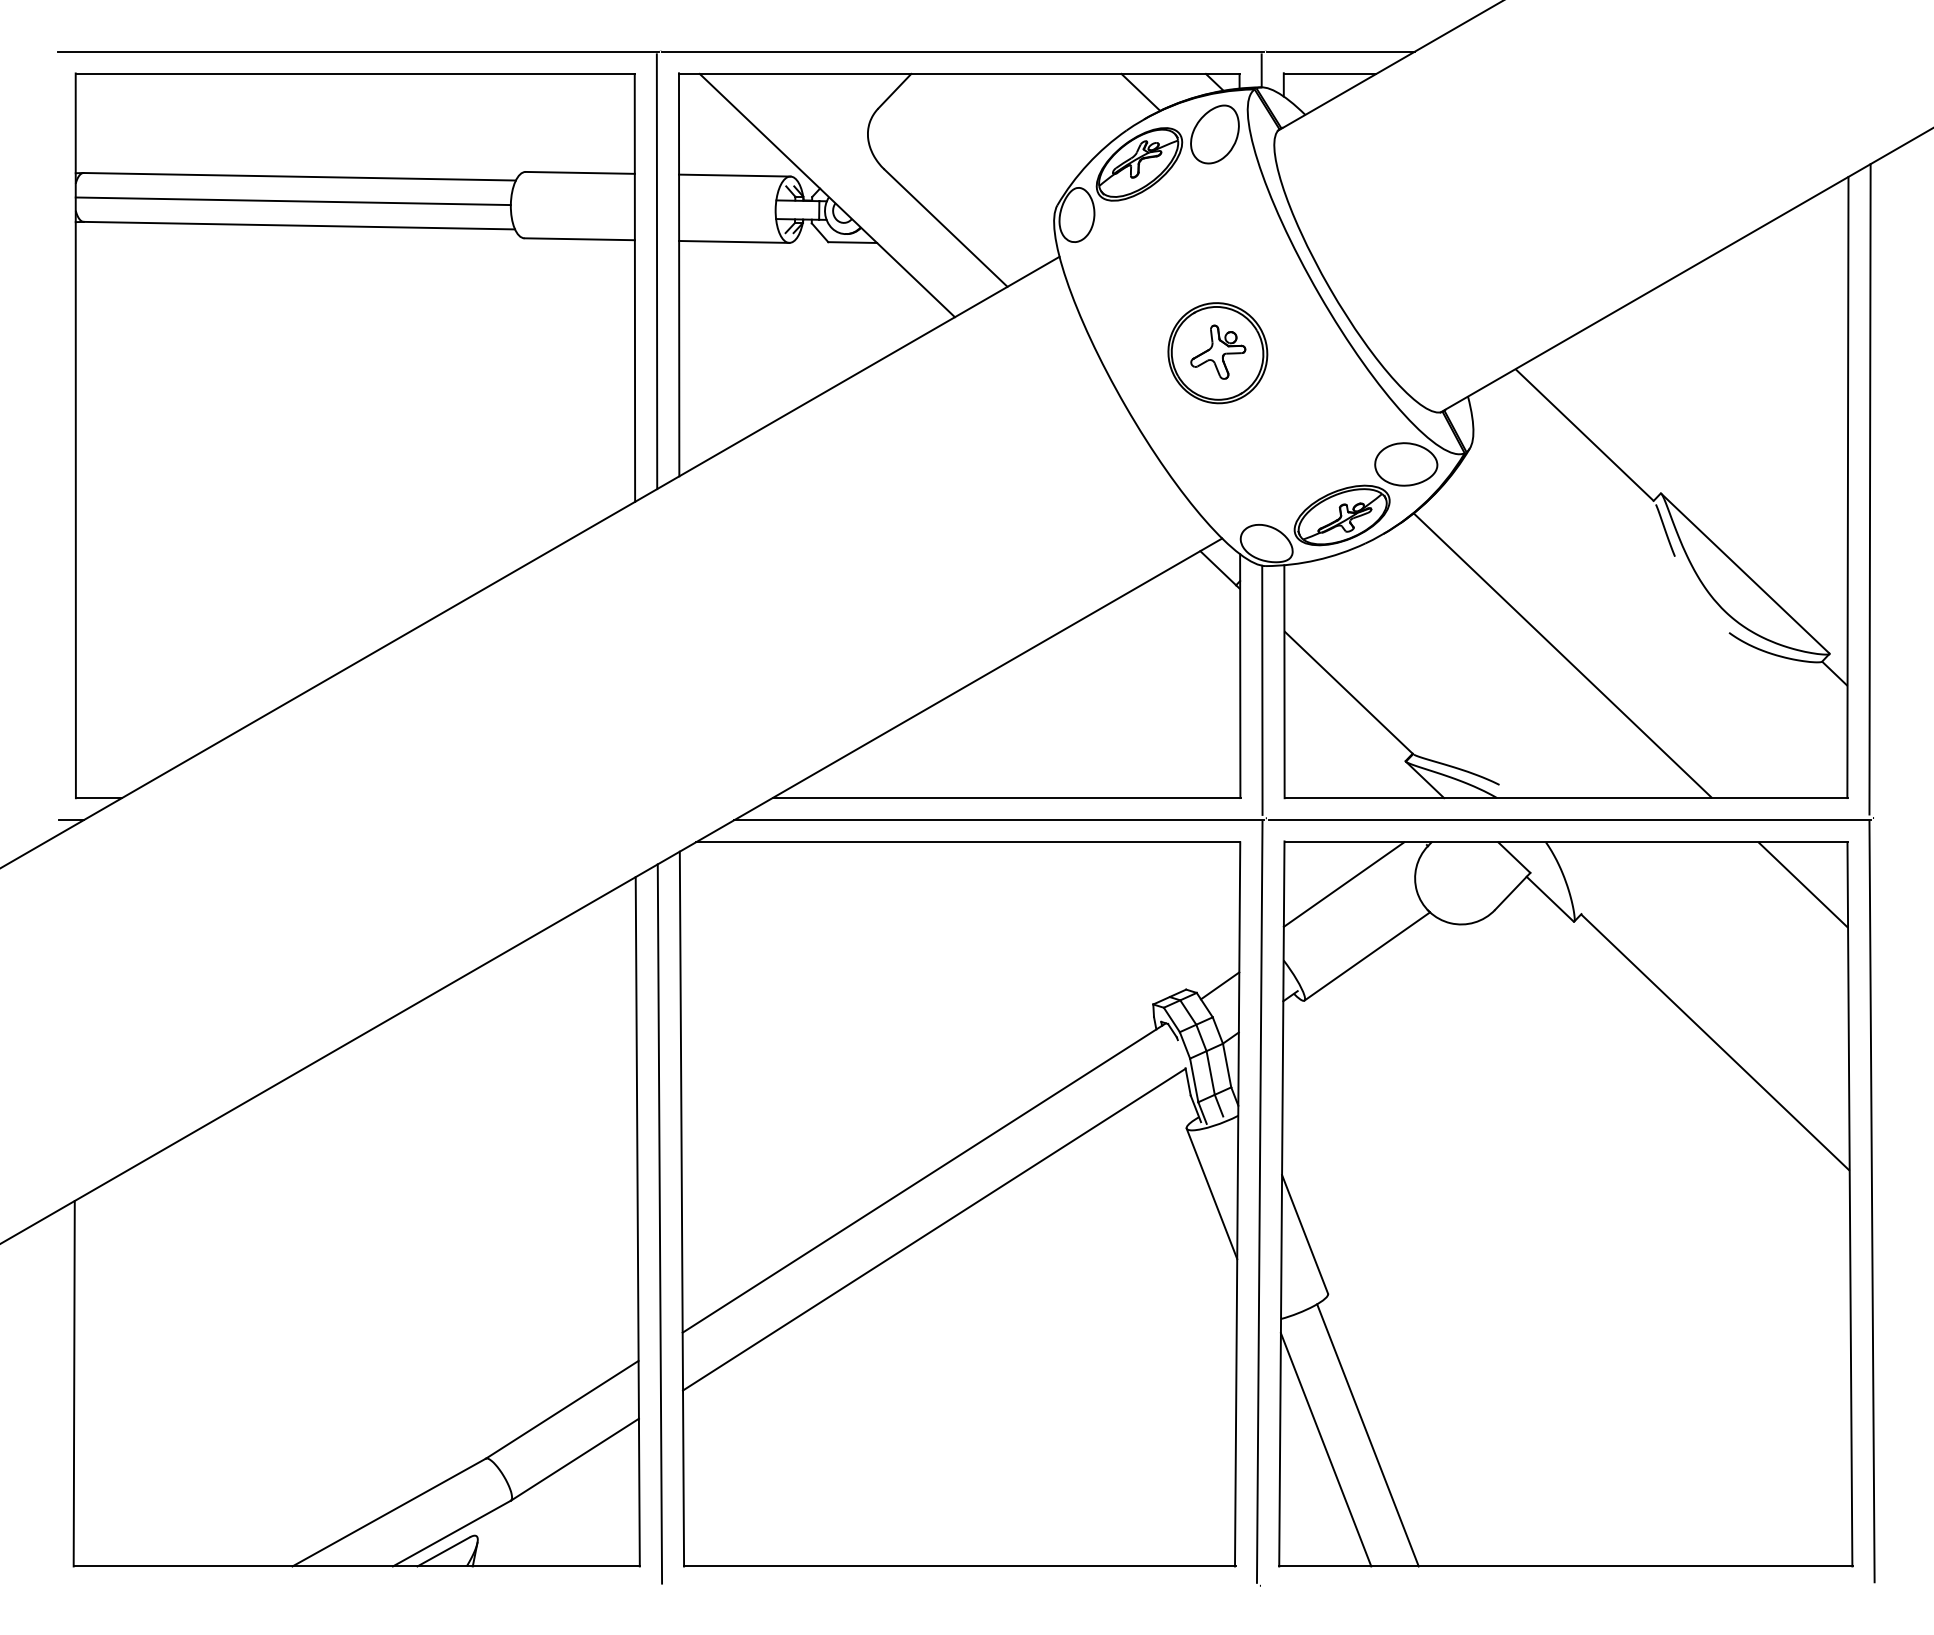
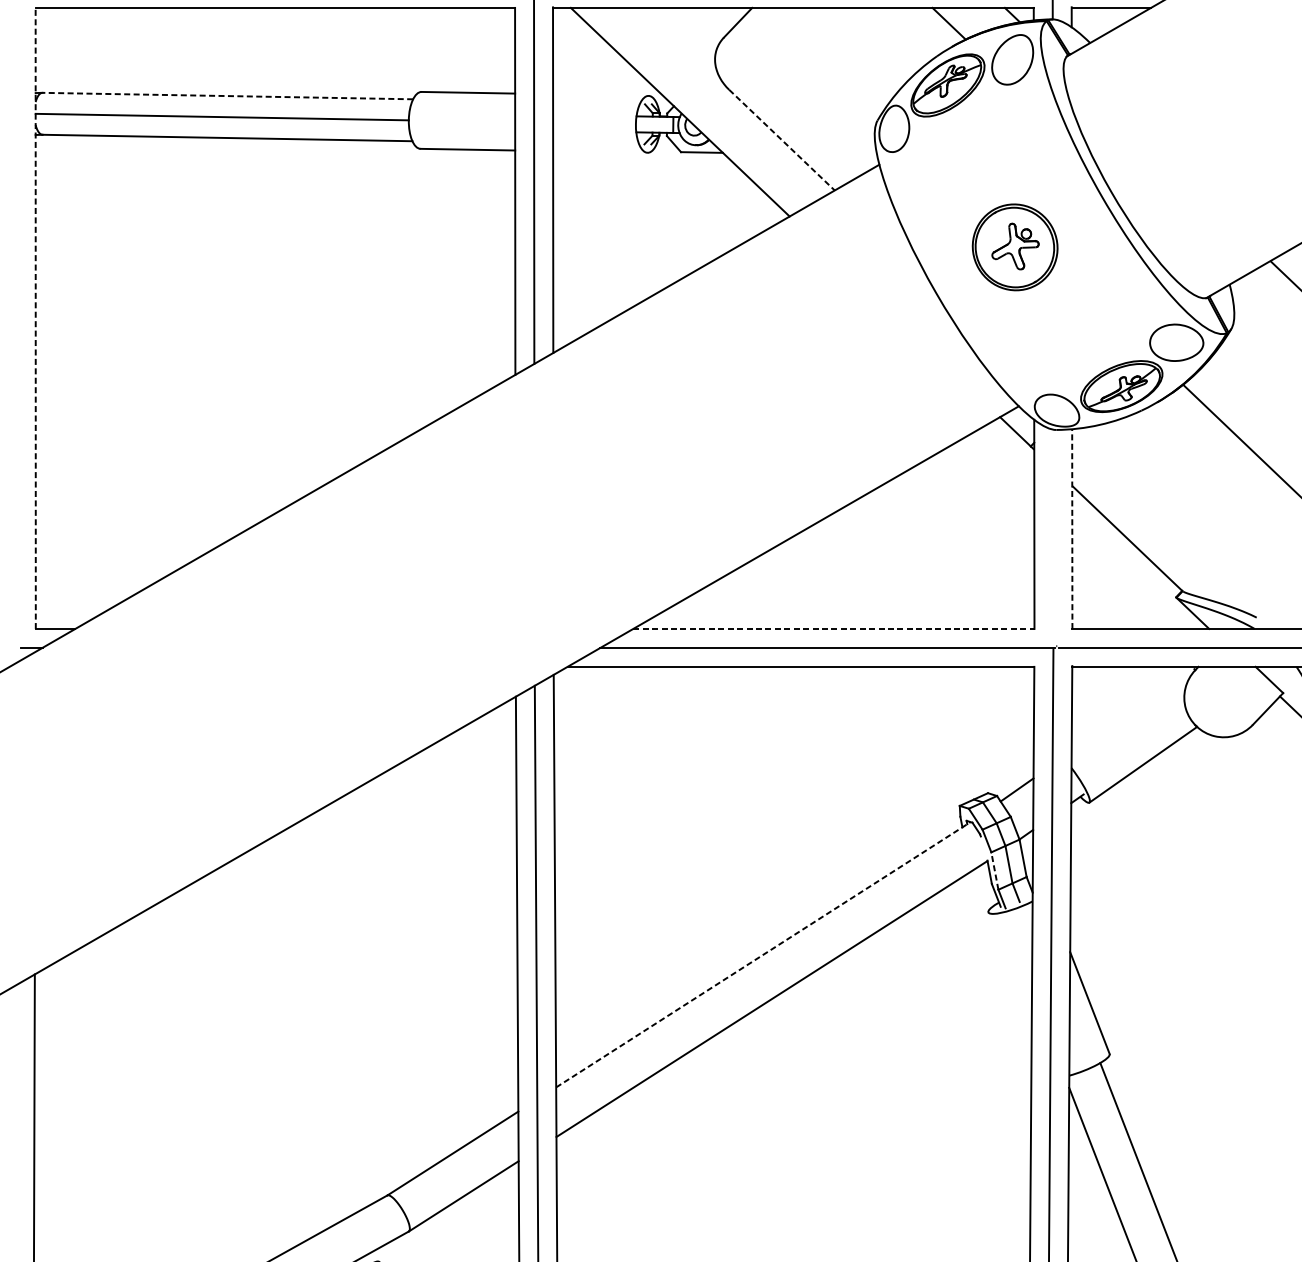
line: (734, 175) -> (600, 94), removed
line: (299, 176) -> (227, 95), solid -> dashed
line: (946, 228) -> (782, 140), solid -> dashed
line: (734, 241) -> (600, 151), removed
line: (75, 435) -> (35, 317), solid -> dashed
line: (1284, 681) -> (1072, 528), solid -> dashed
line: (1262, 689) -> (1053, 535), removed
line: (1007, 798) -> (834, 629), solid -> dashed
line: (1343, 884) -> (1122, 703), removed
line: (1194, 1079) -> (995, 870), solid -> dashed
line: (924, 1178) -> (763, 955), solid -> dashed
line: (1211, 1193) -> (1009, 968), removed

